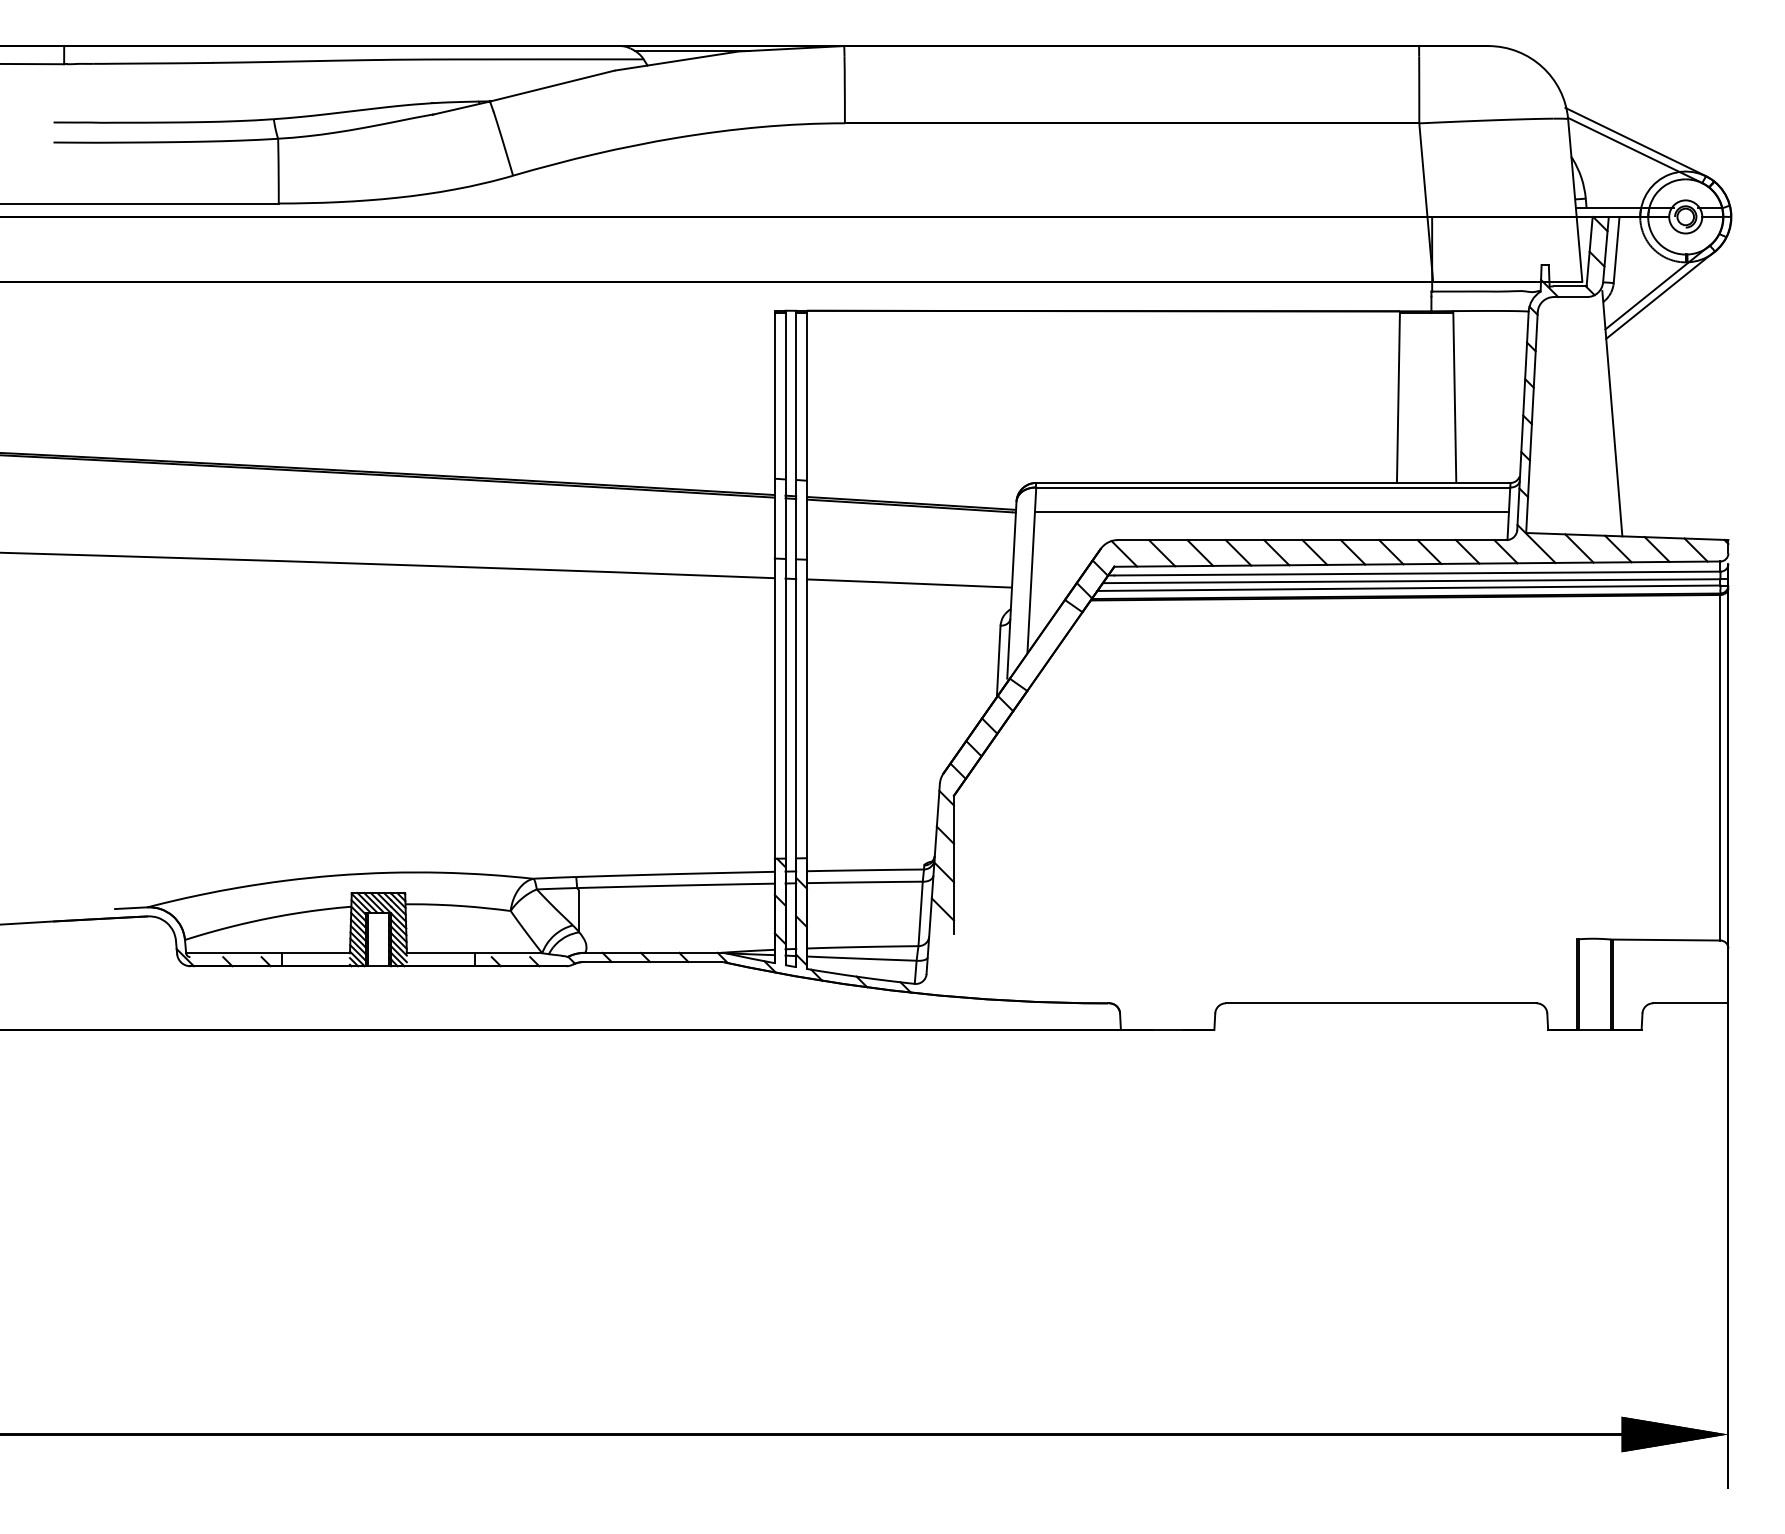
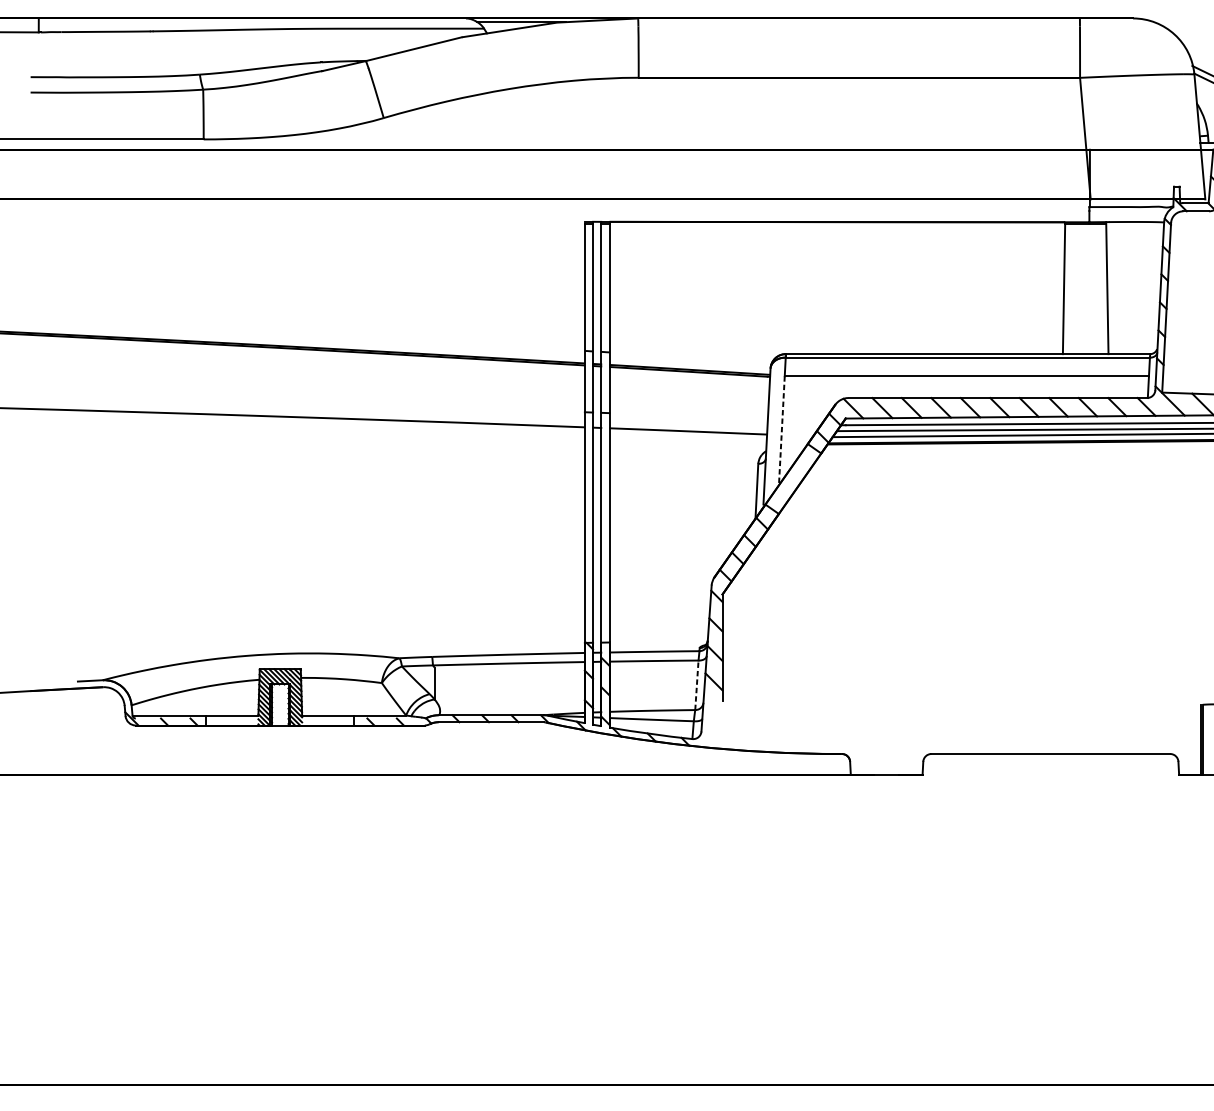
line: (1031, 582) -> (782, 430), solid -> dashed
line: (920, 913) -> (696, 684), solid -> dashed

